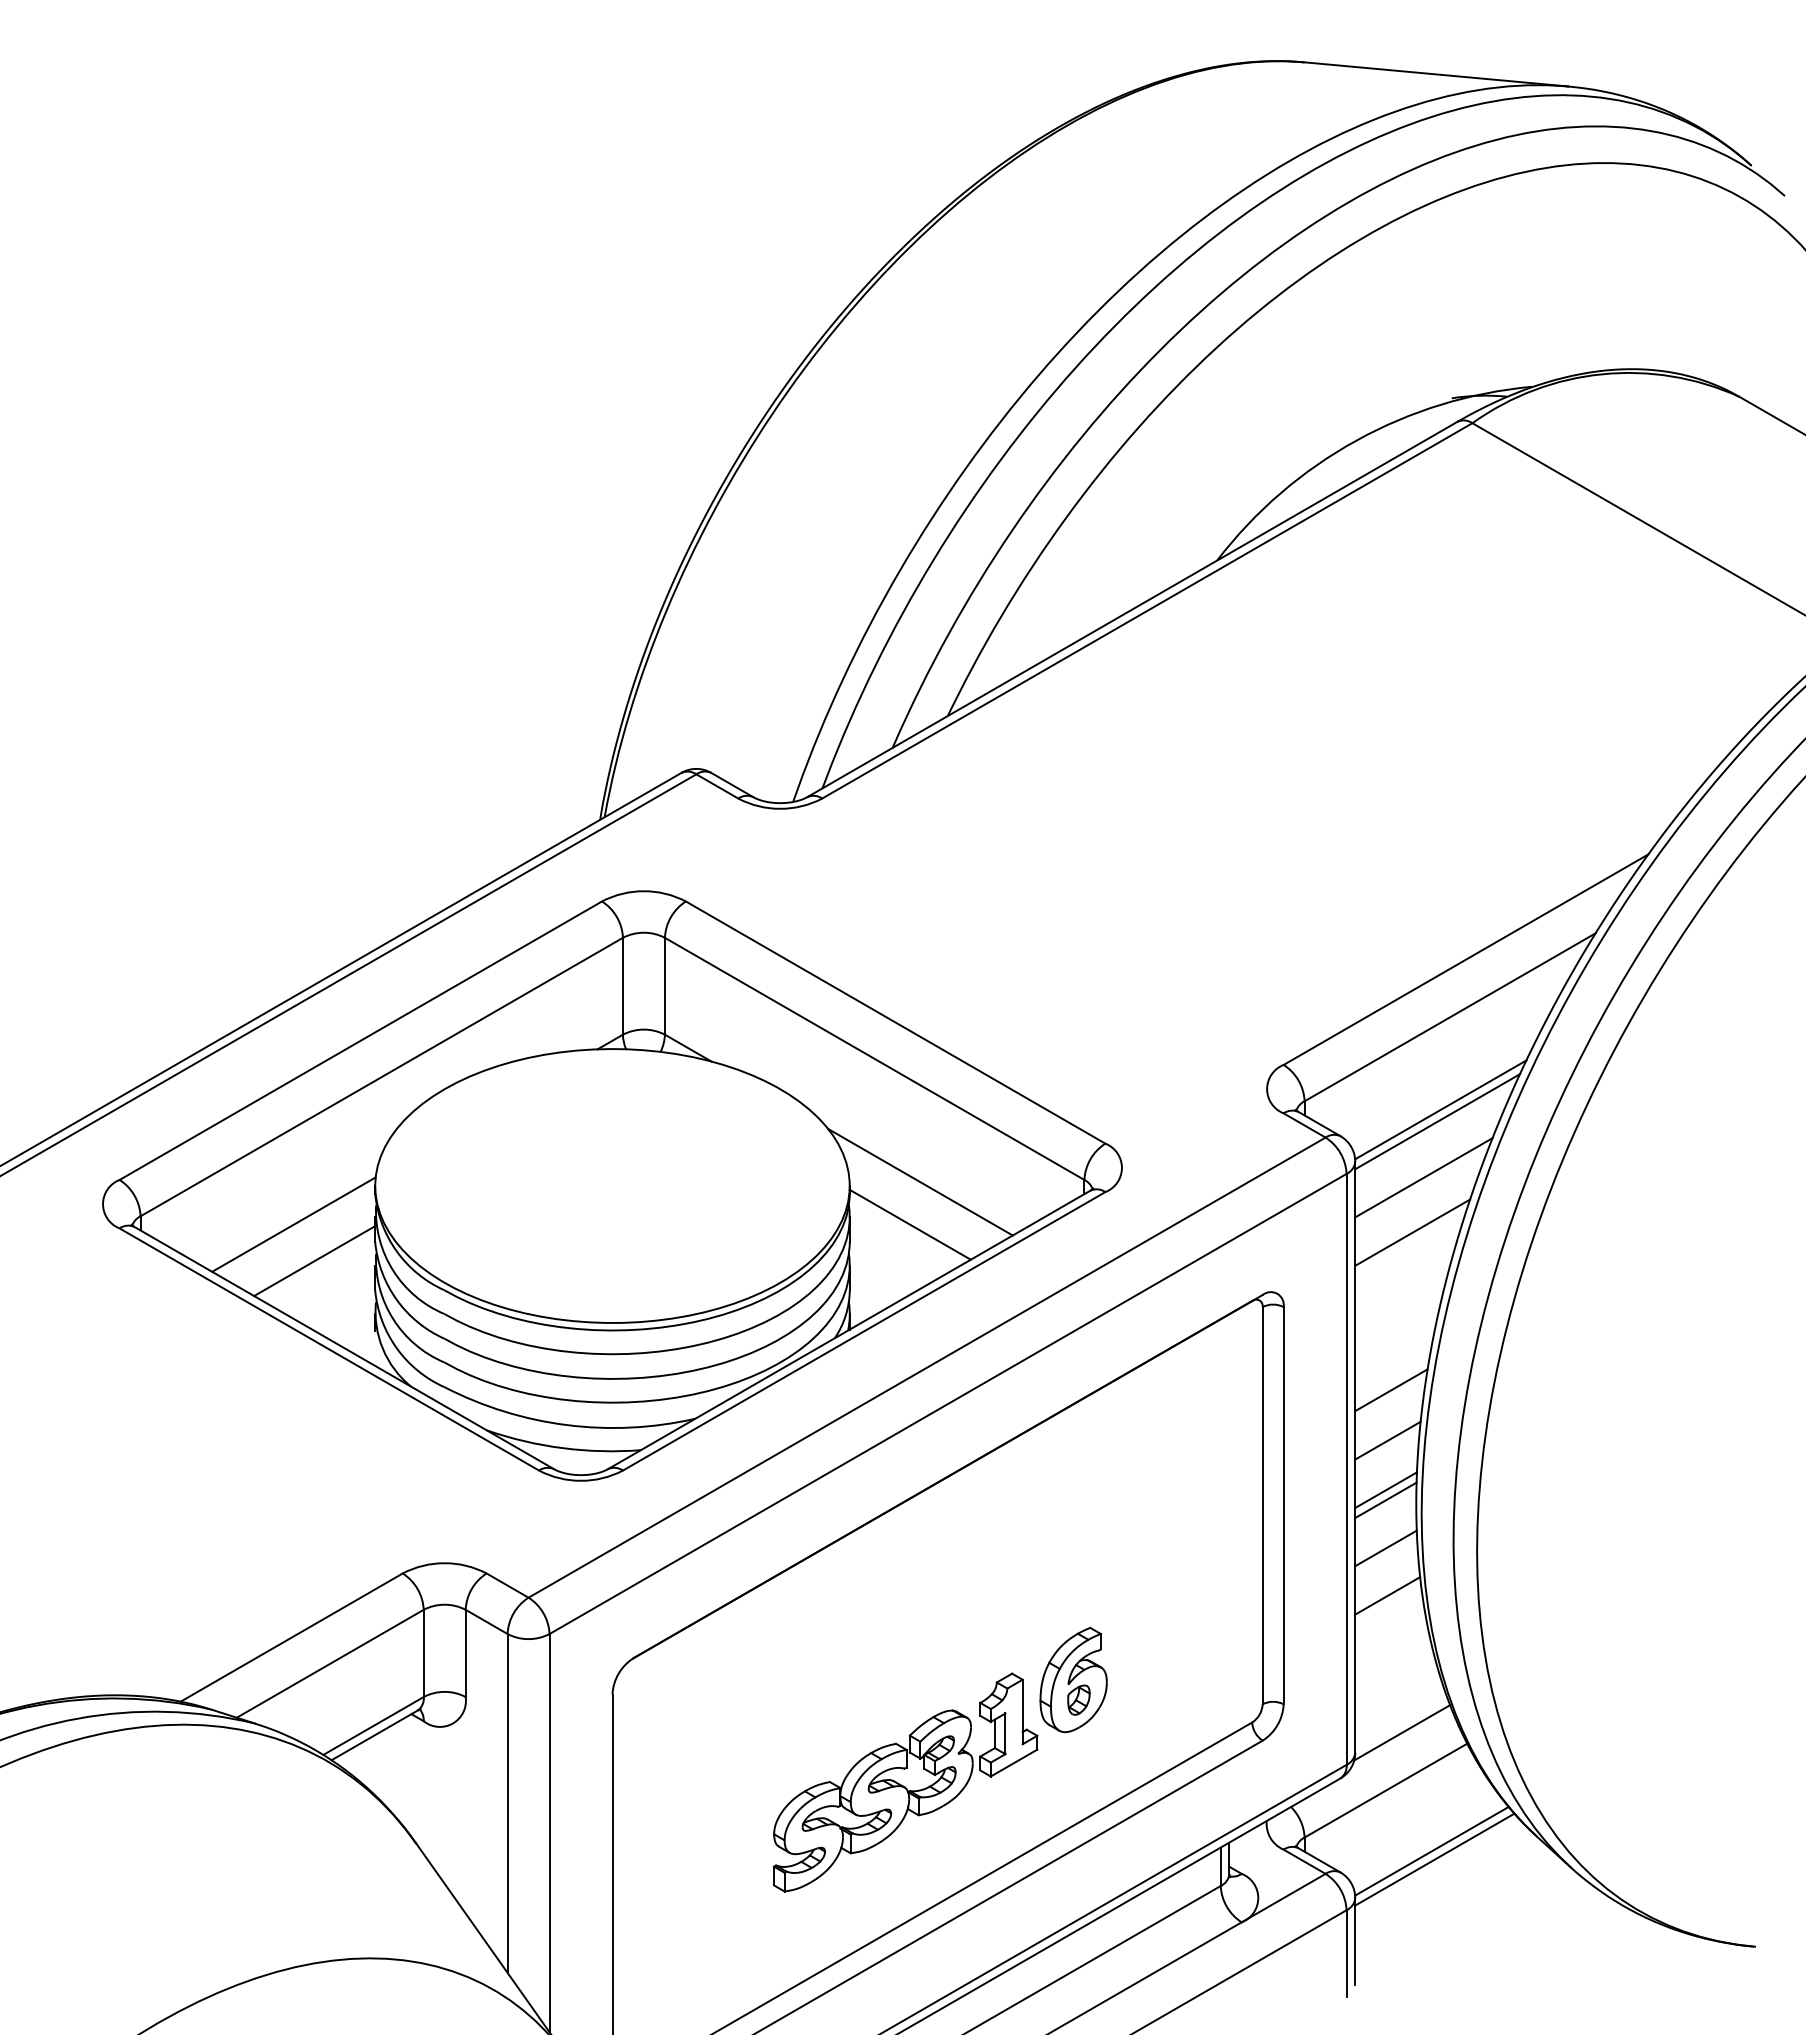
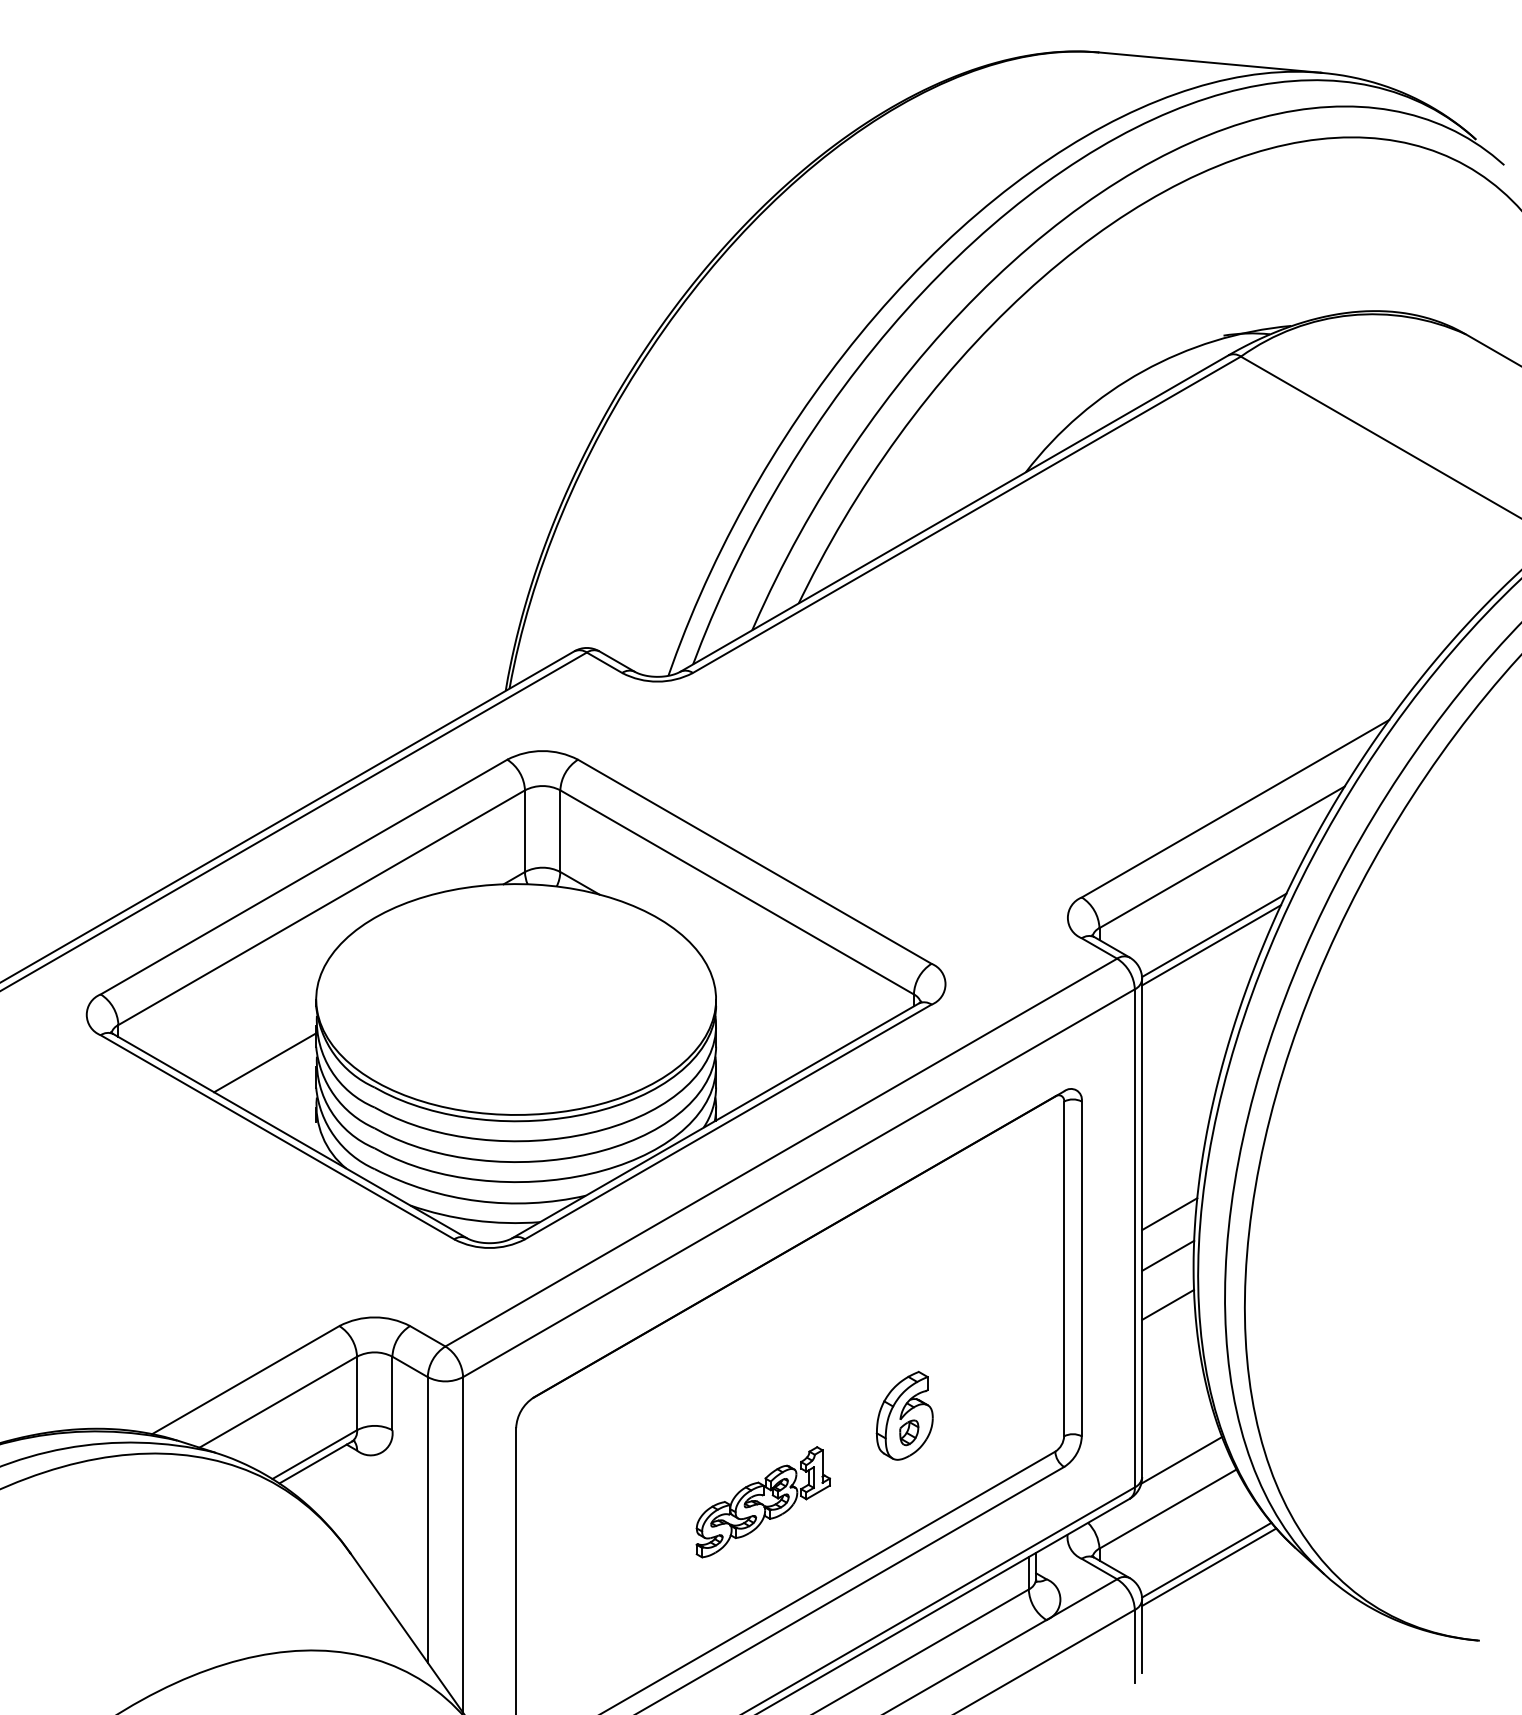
line: (1423, 1177) -> (1199, 992), removed
line: (920, 1181) -> (775, 995), removed
line: (293, 1224) -> (247, 1031), removed
line: (909, 1224) -> (766, 1031), removed
line: (1412, 1232) -> (1190, 1038), removed
line: (1391, 1390) -> (1172, 1171), removed
line: (1385, 1500) -> (1167, 1264), removed
line: (1387, 1595) -> (1169, 1344), removed
part: (905, 1782) -> (763, 1502), size x0.6

